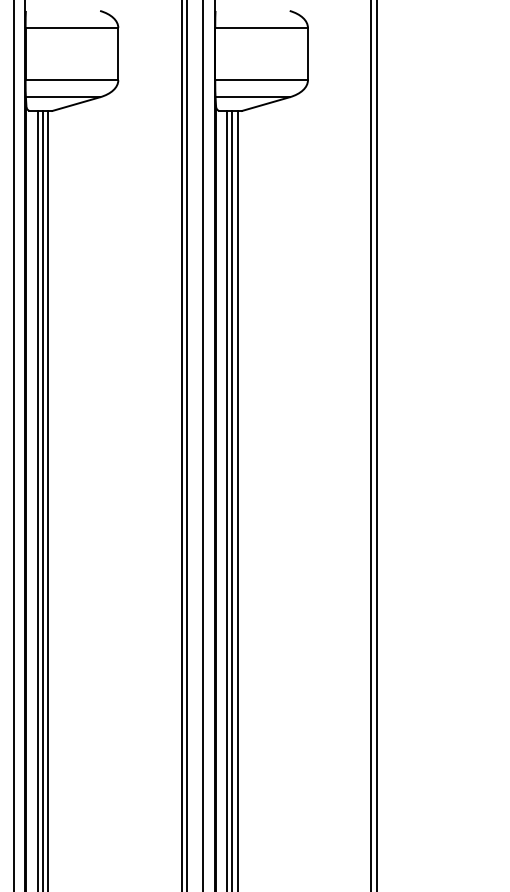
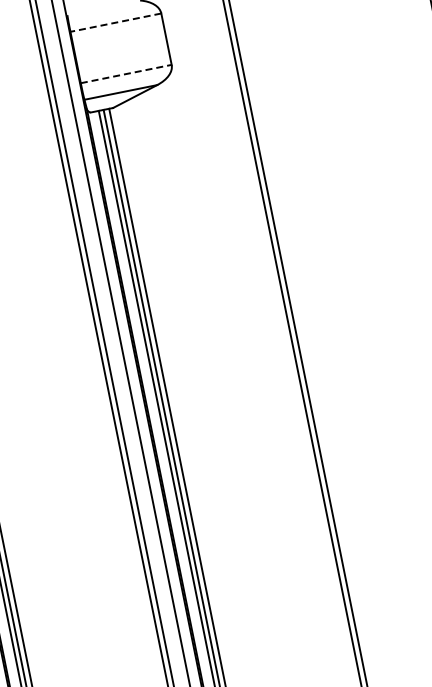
line: (261, 27) -> (115, 22), solid -> dashed
line: (262, 80) -> (127, 74), solid -> dashed

